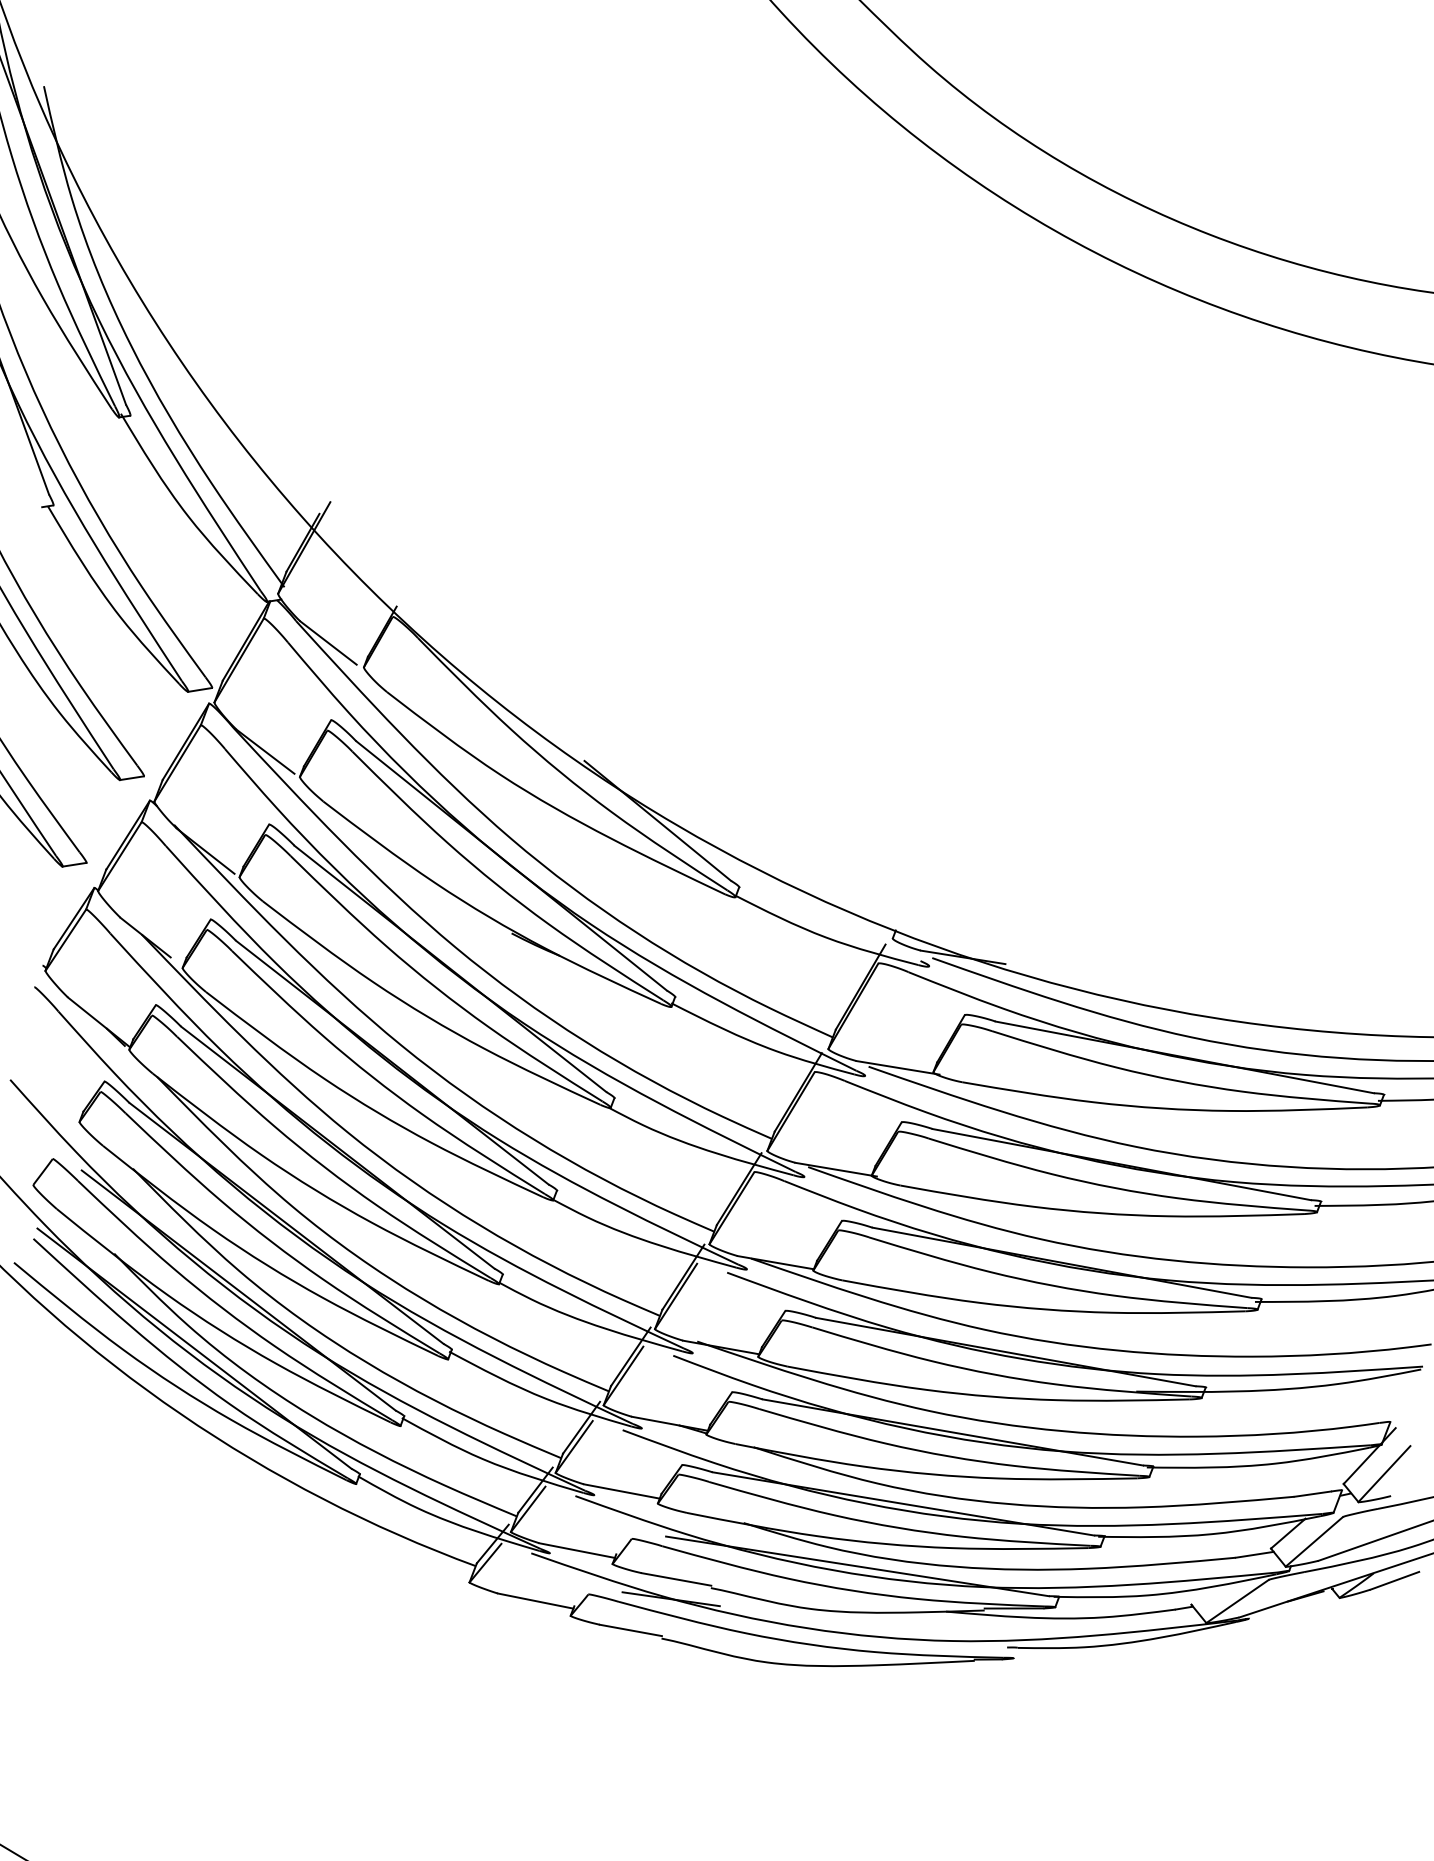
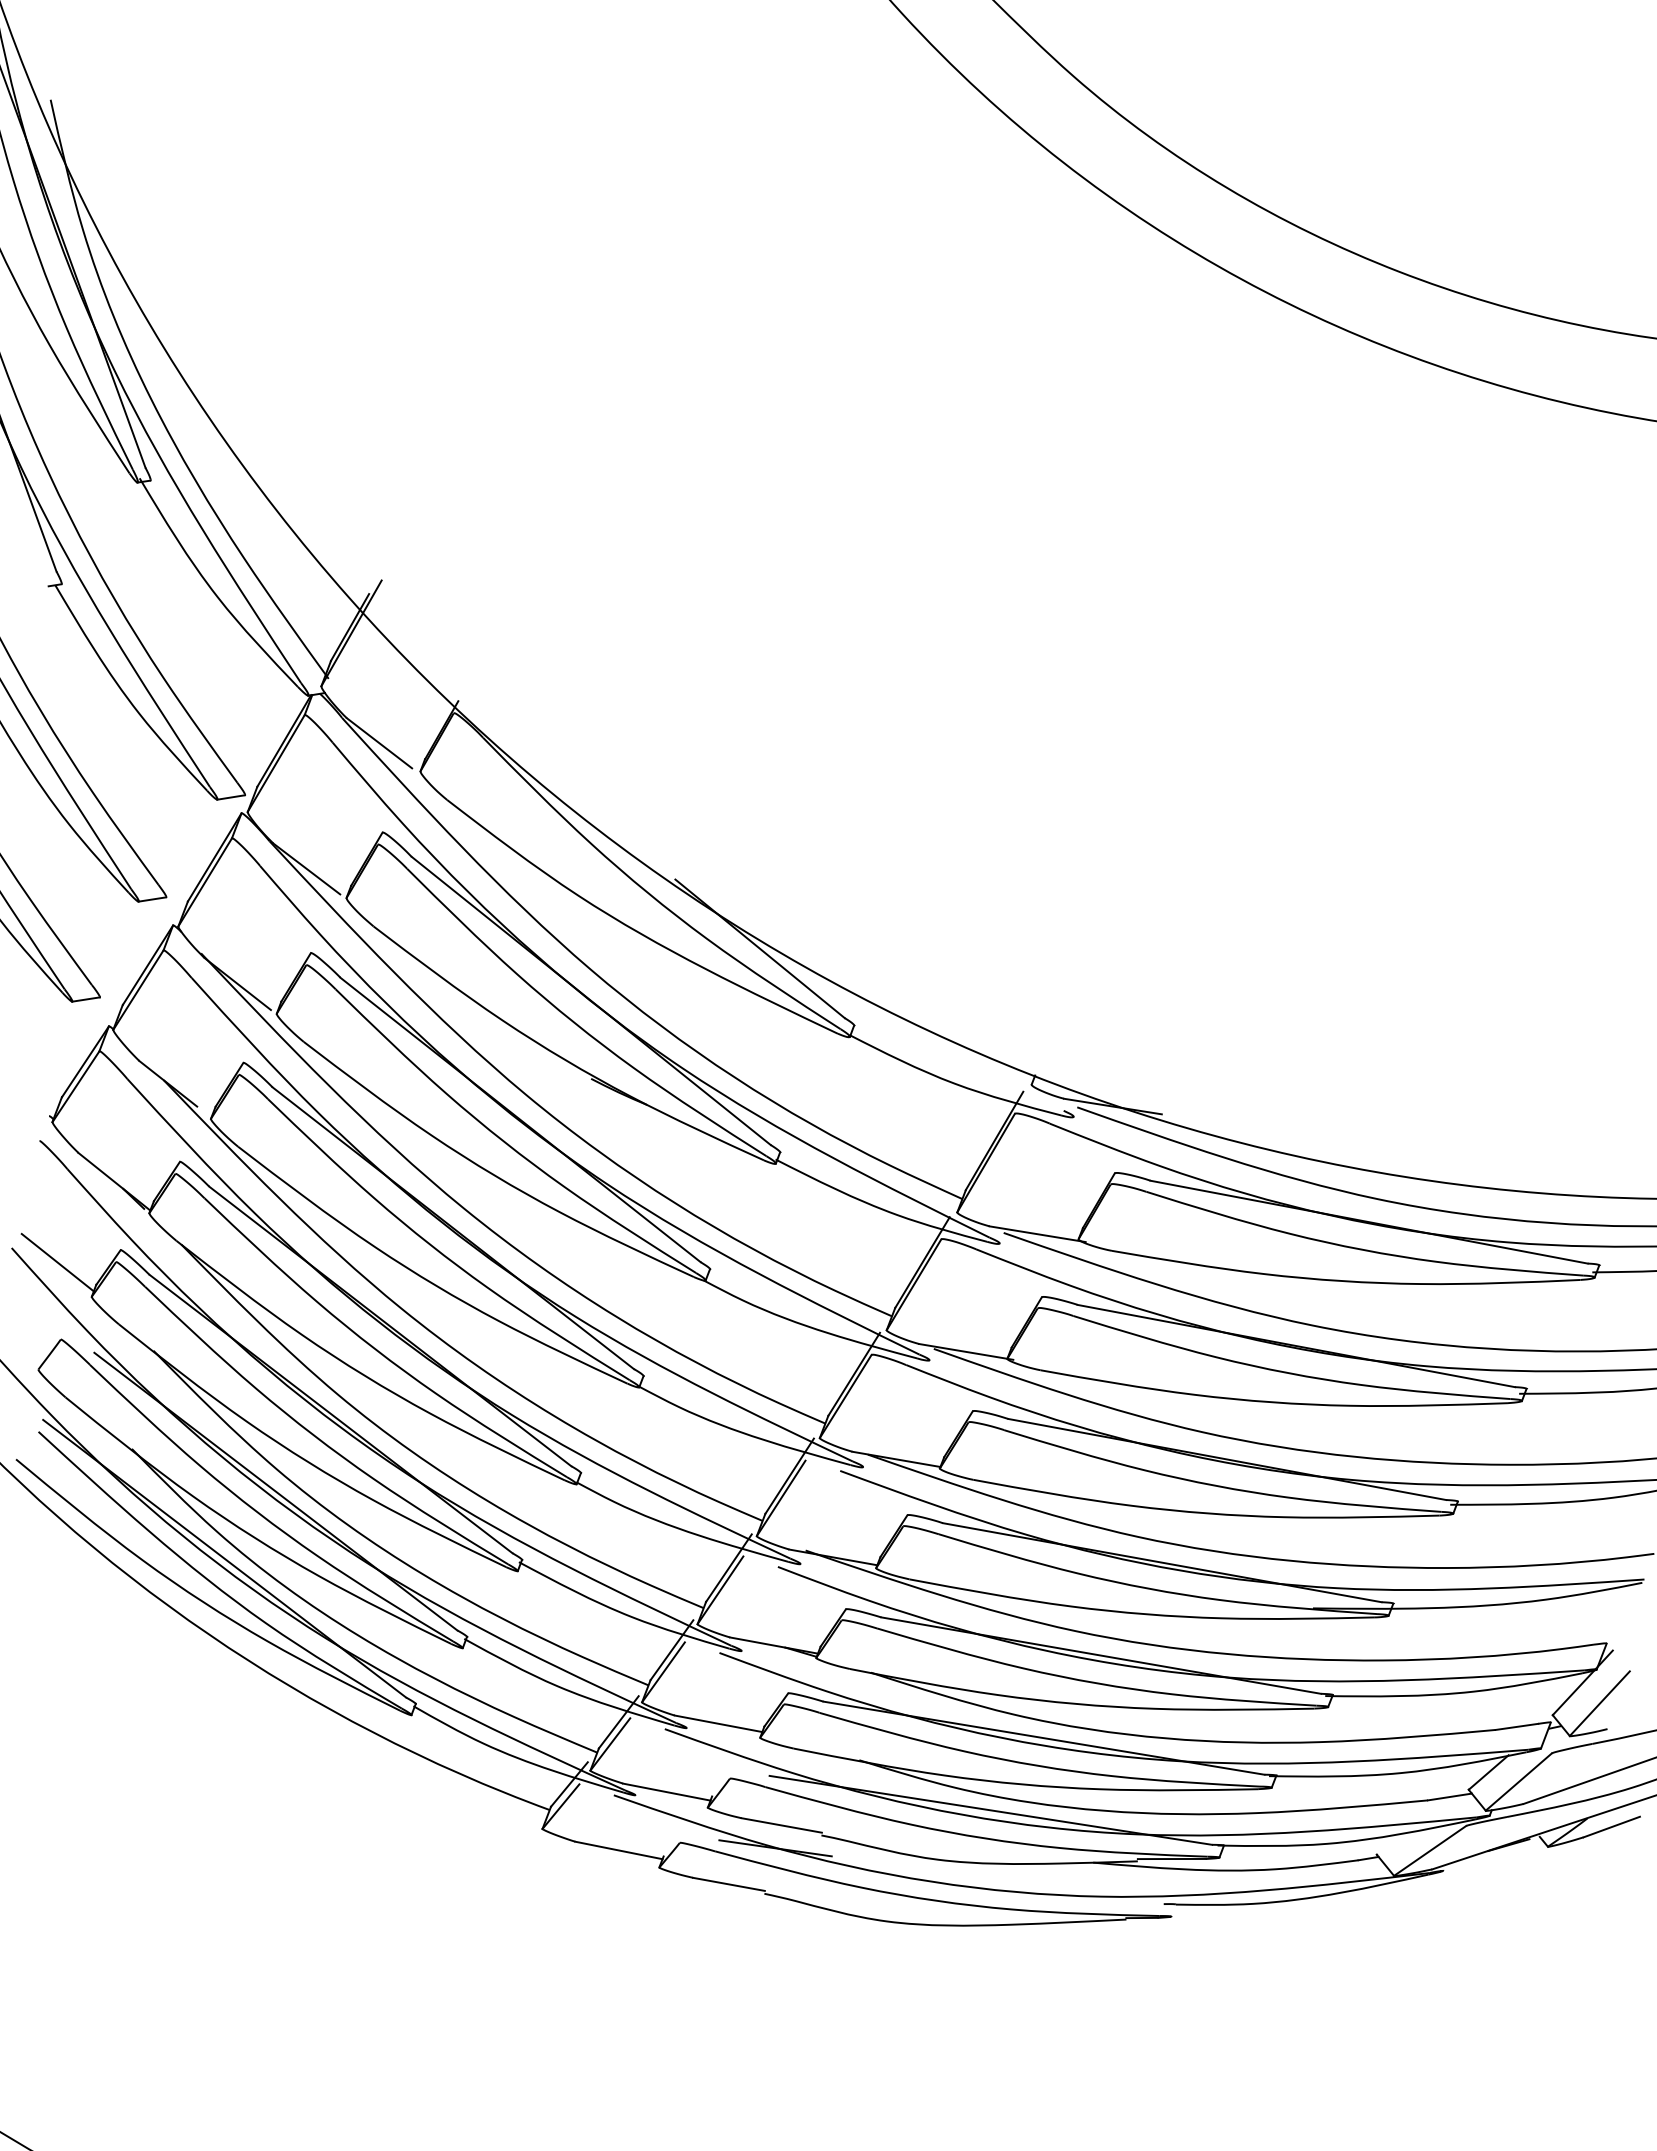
line: (49, 1092) -> (57, 1262), added

